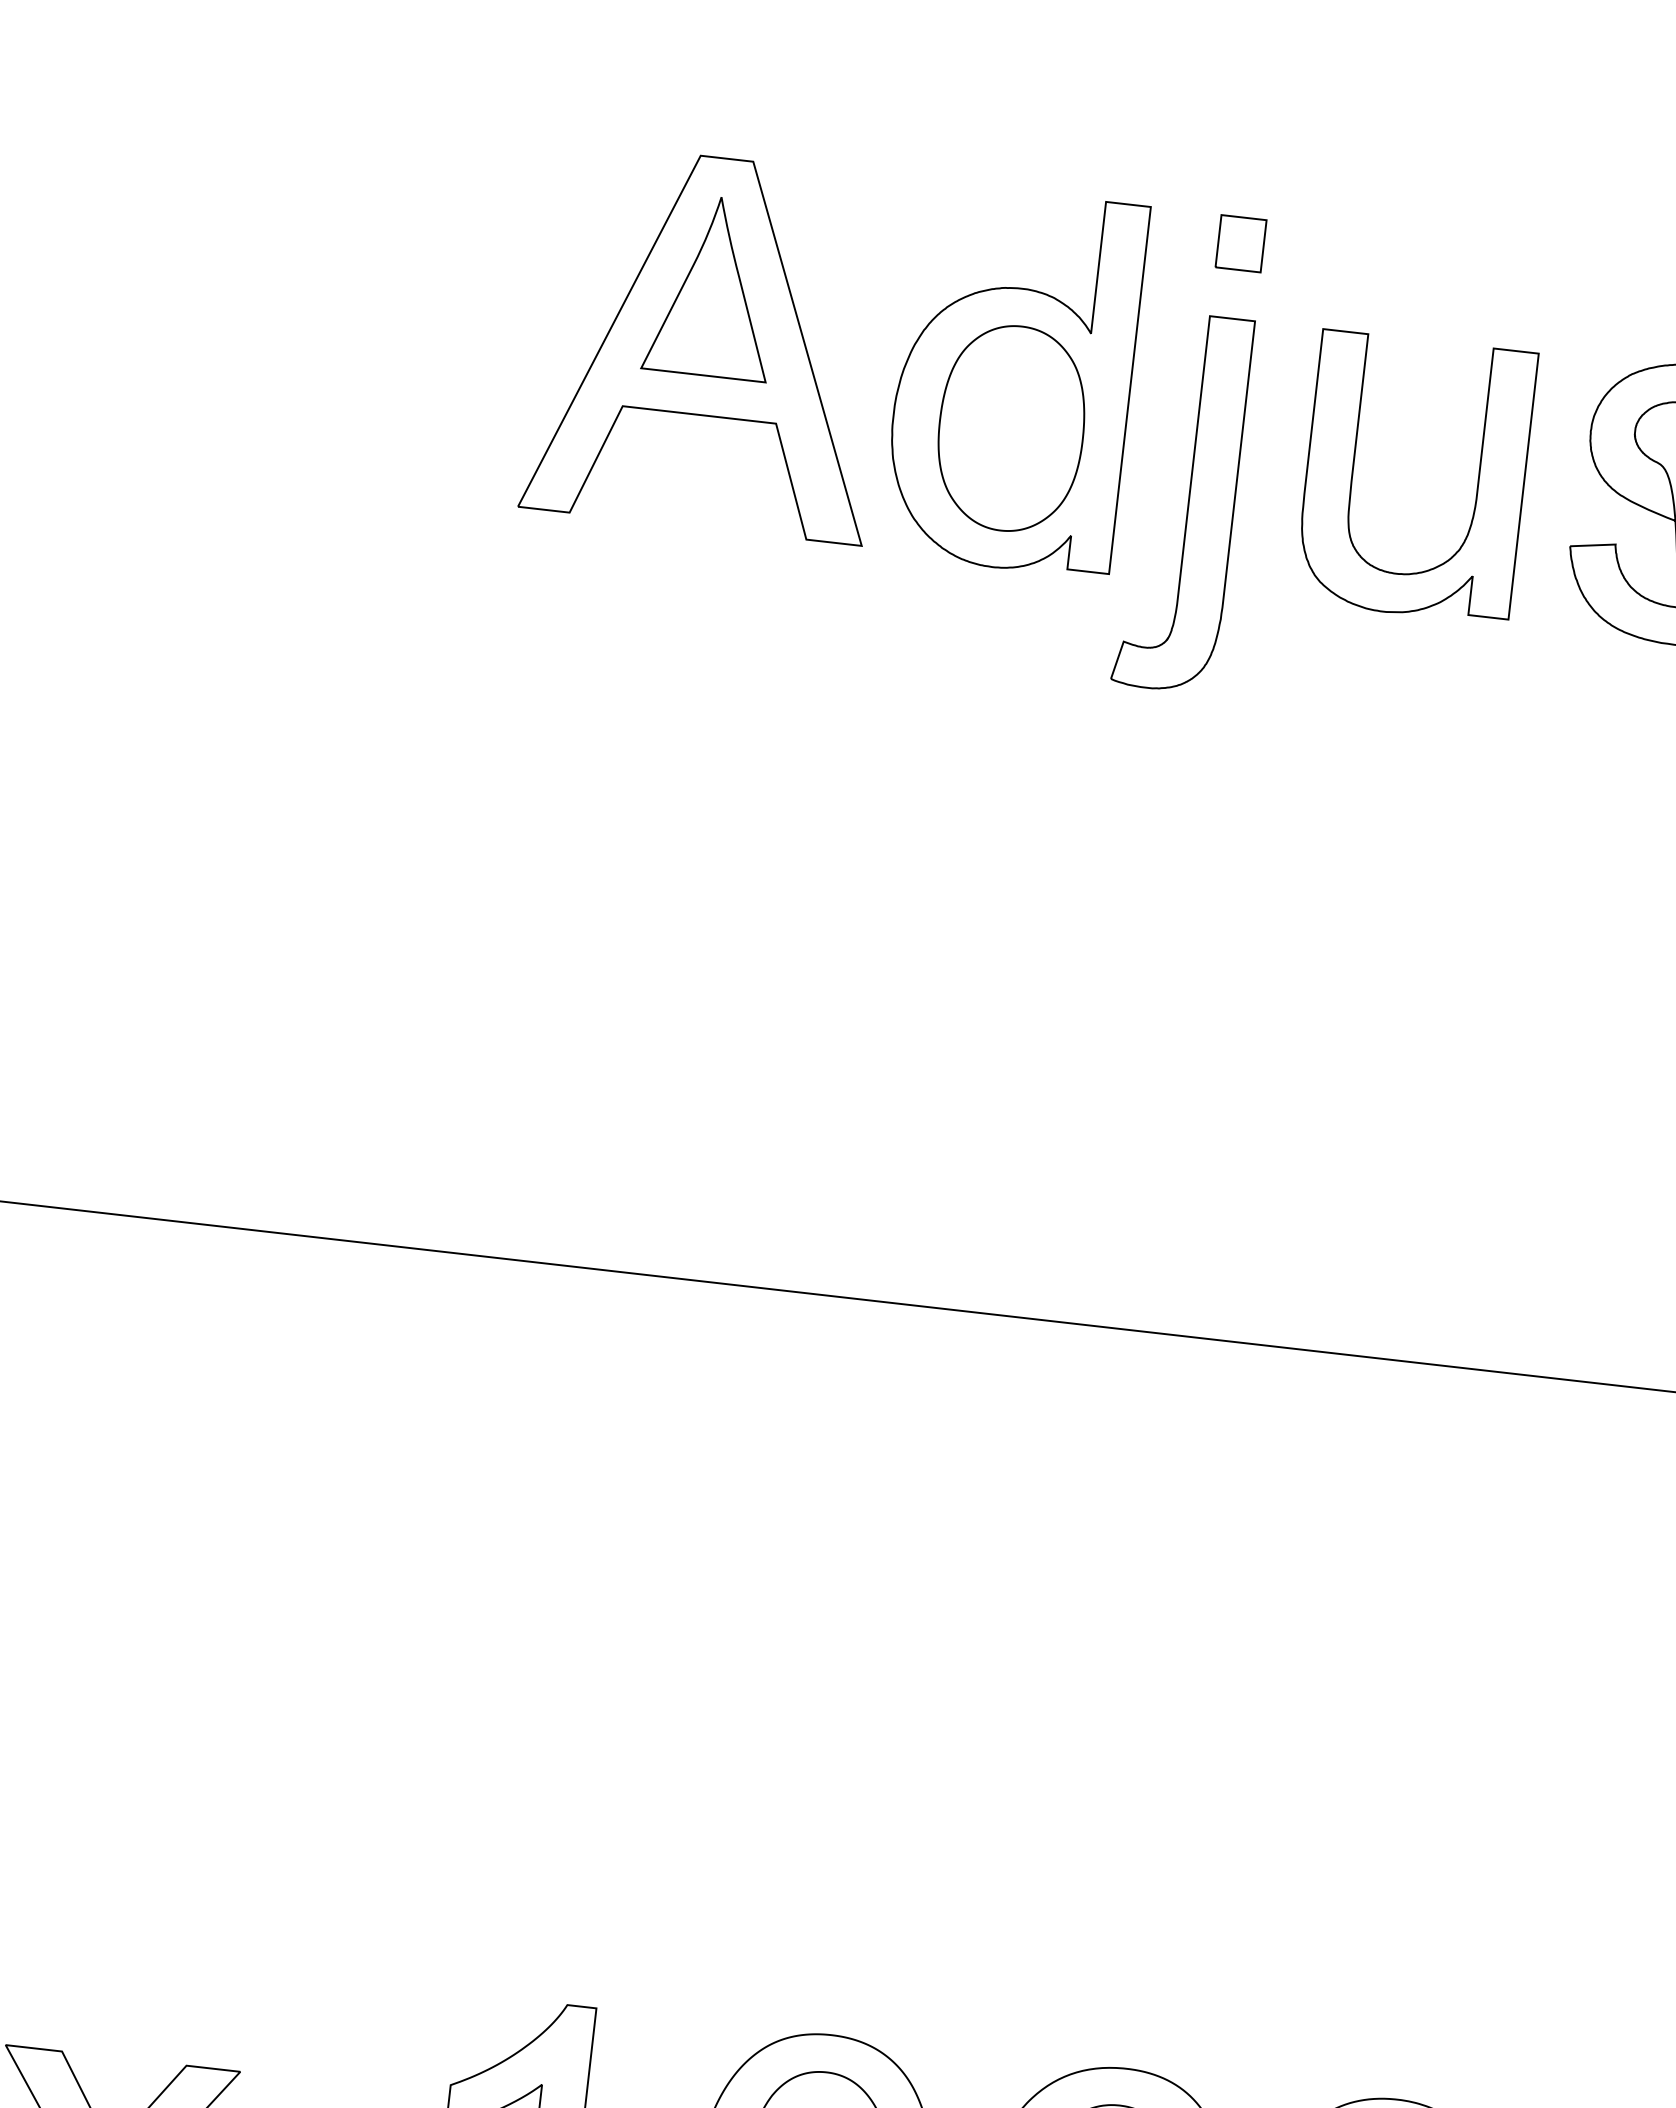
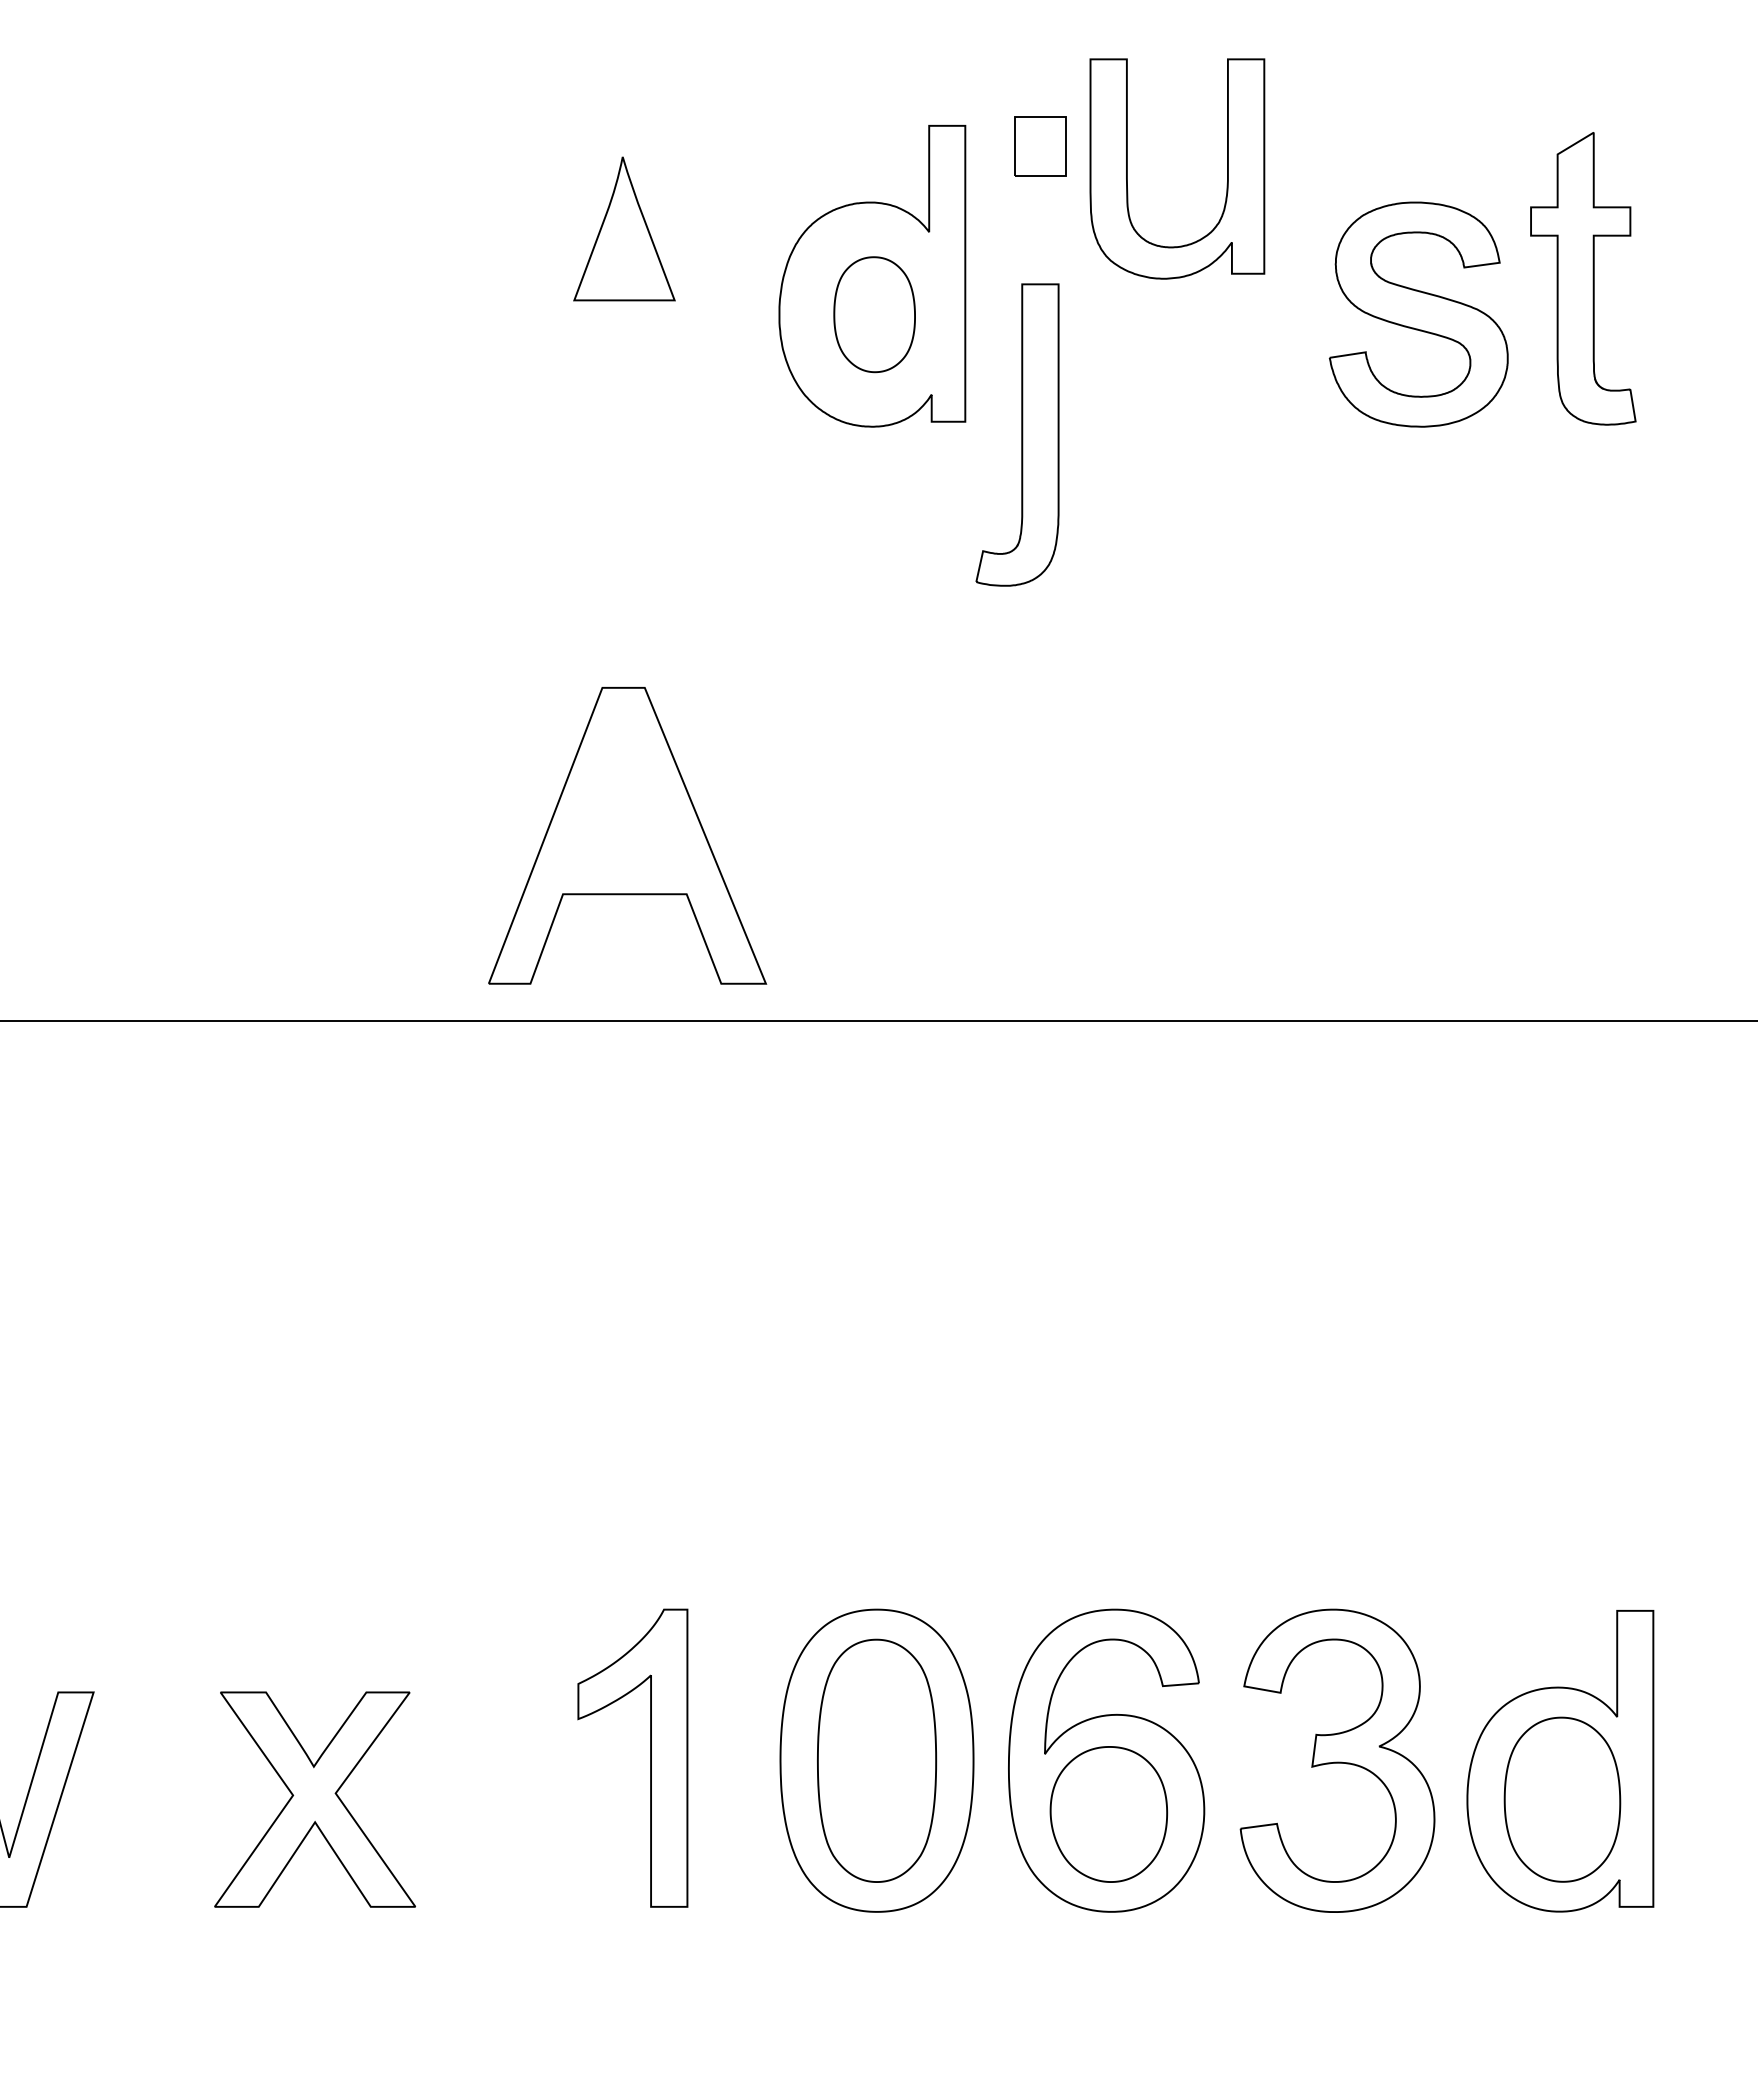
part: (1241, 243) -> (1040, 146), size x1.4
part: (710, 342) -> (627, 835), moved
part: (1011, 428) -> (874, 314), size x0.7
part: (1353, 469) -> (1127, 168), moved
part: (1182, 501) -> (1017, 434), moved

